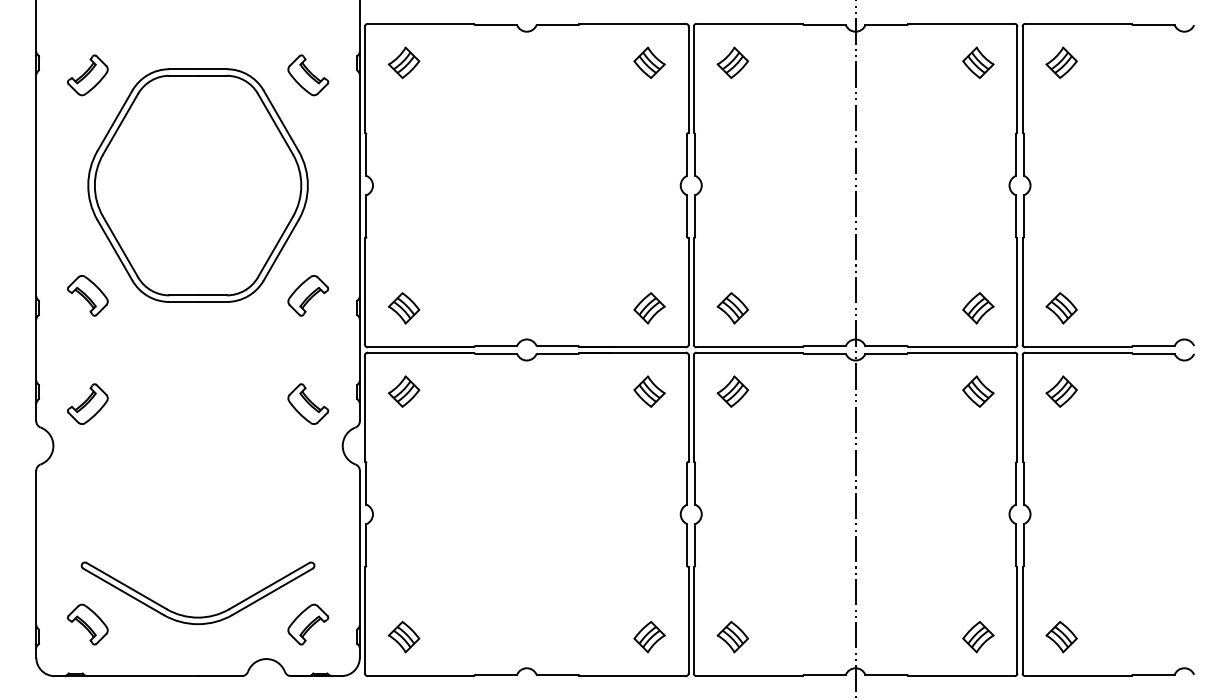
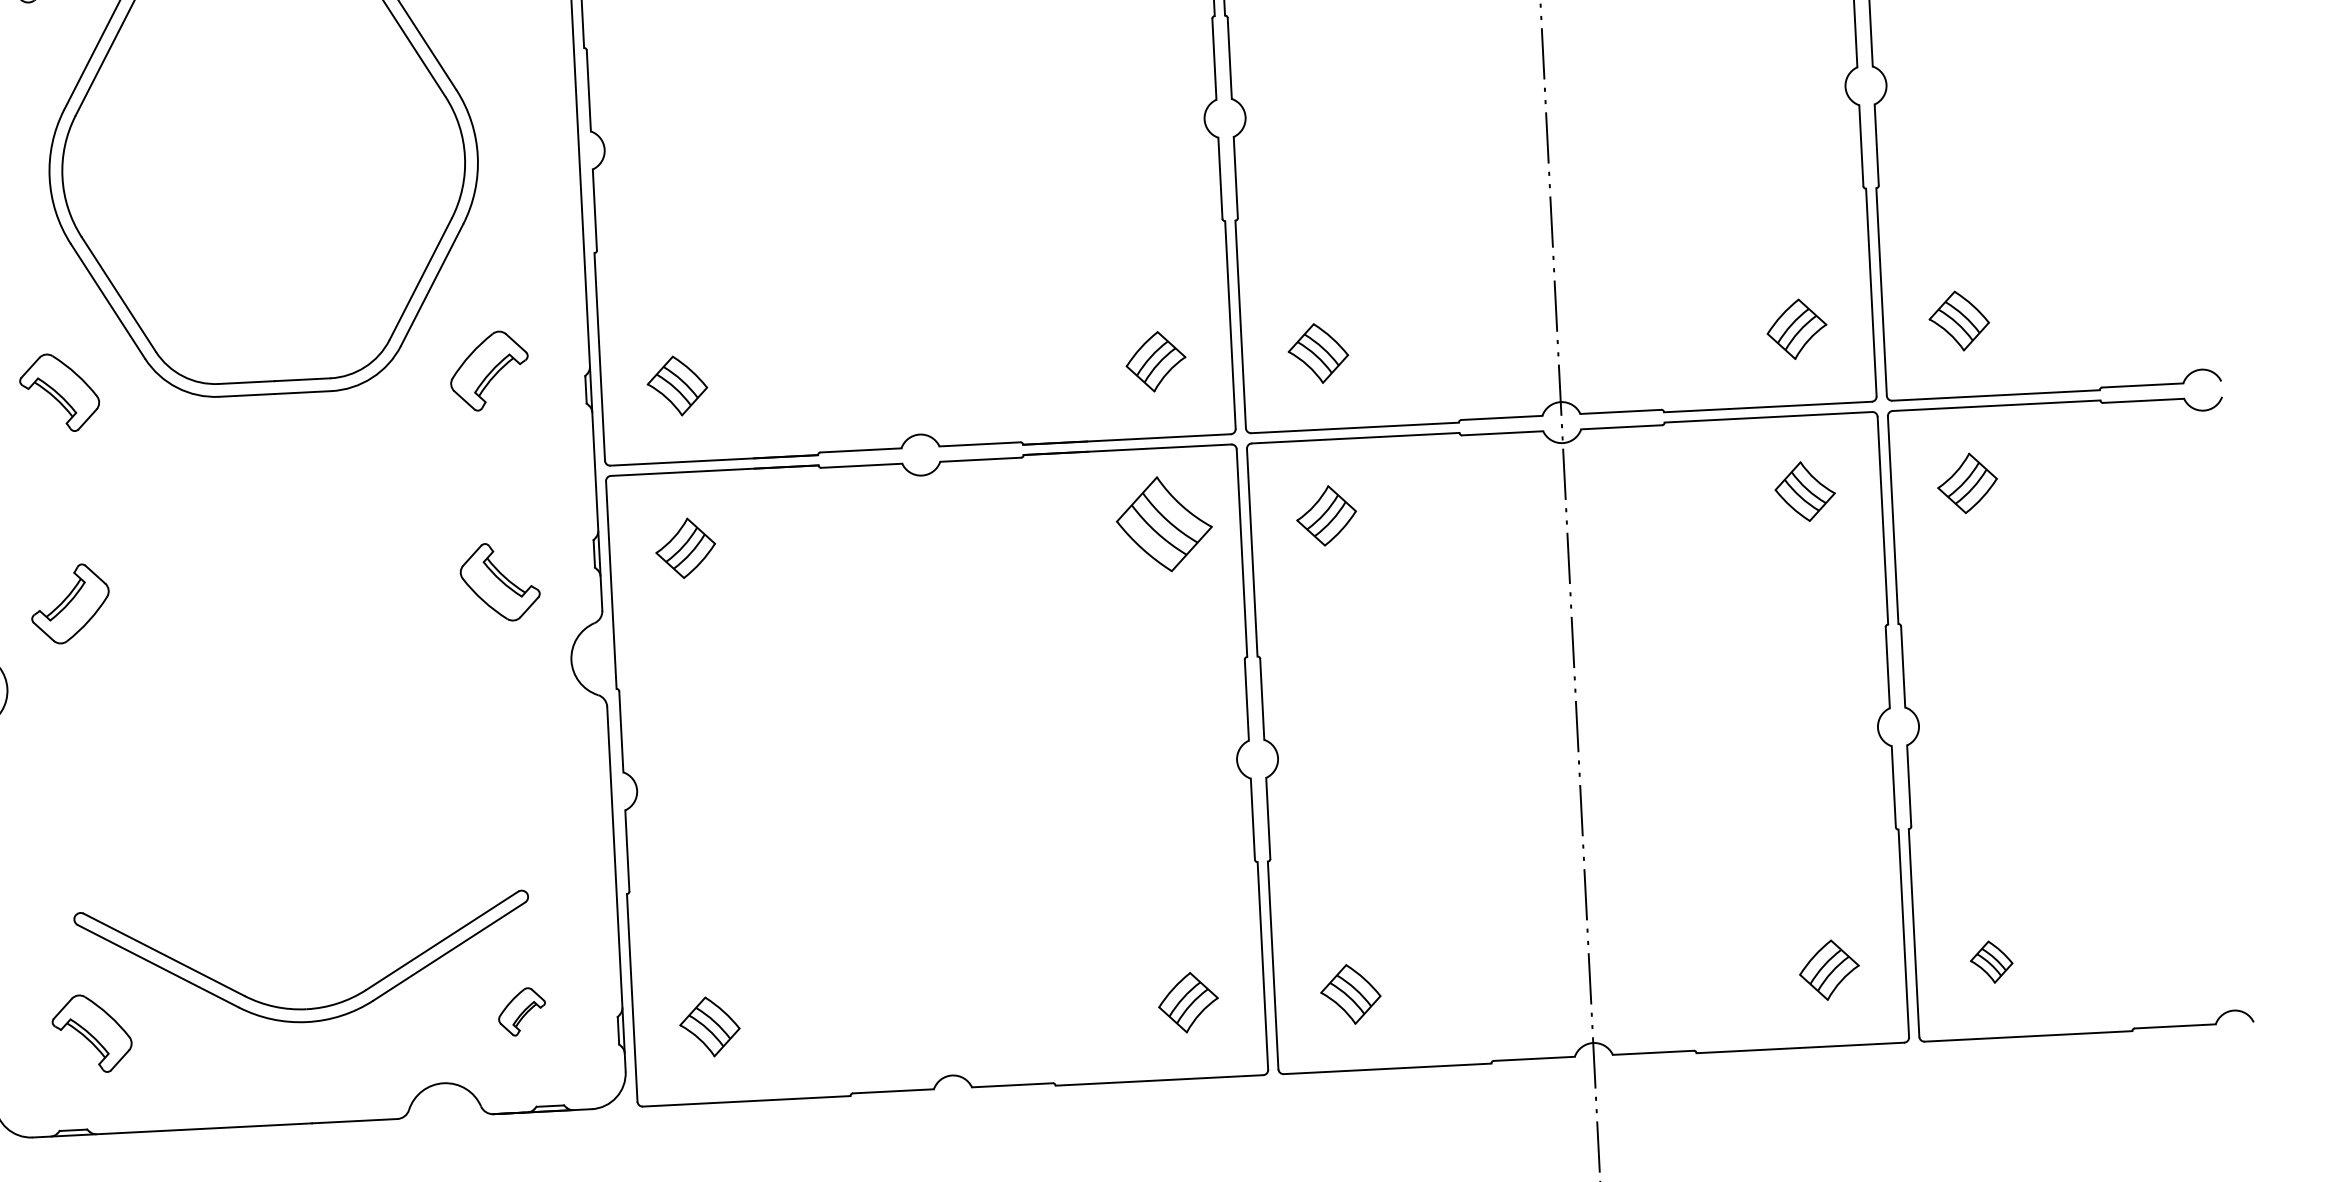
part: (649, 391) -> (1164, 523), size x1.6
part: (308, 624) -> (522, 1011), size x0.6
part: (1061, 637) -> (1991, 962), size x0.7

